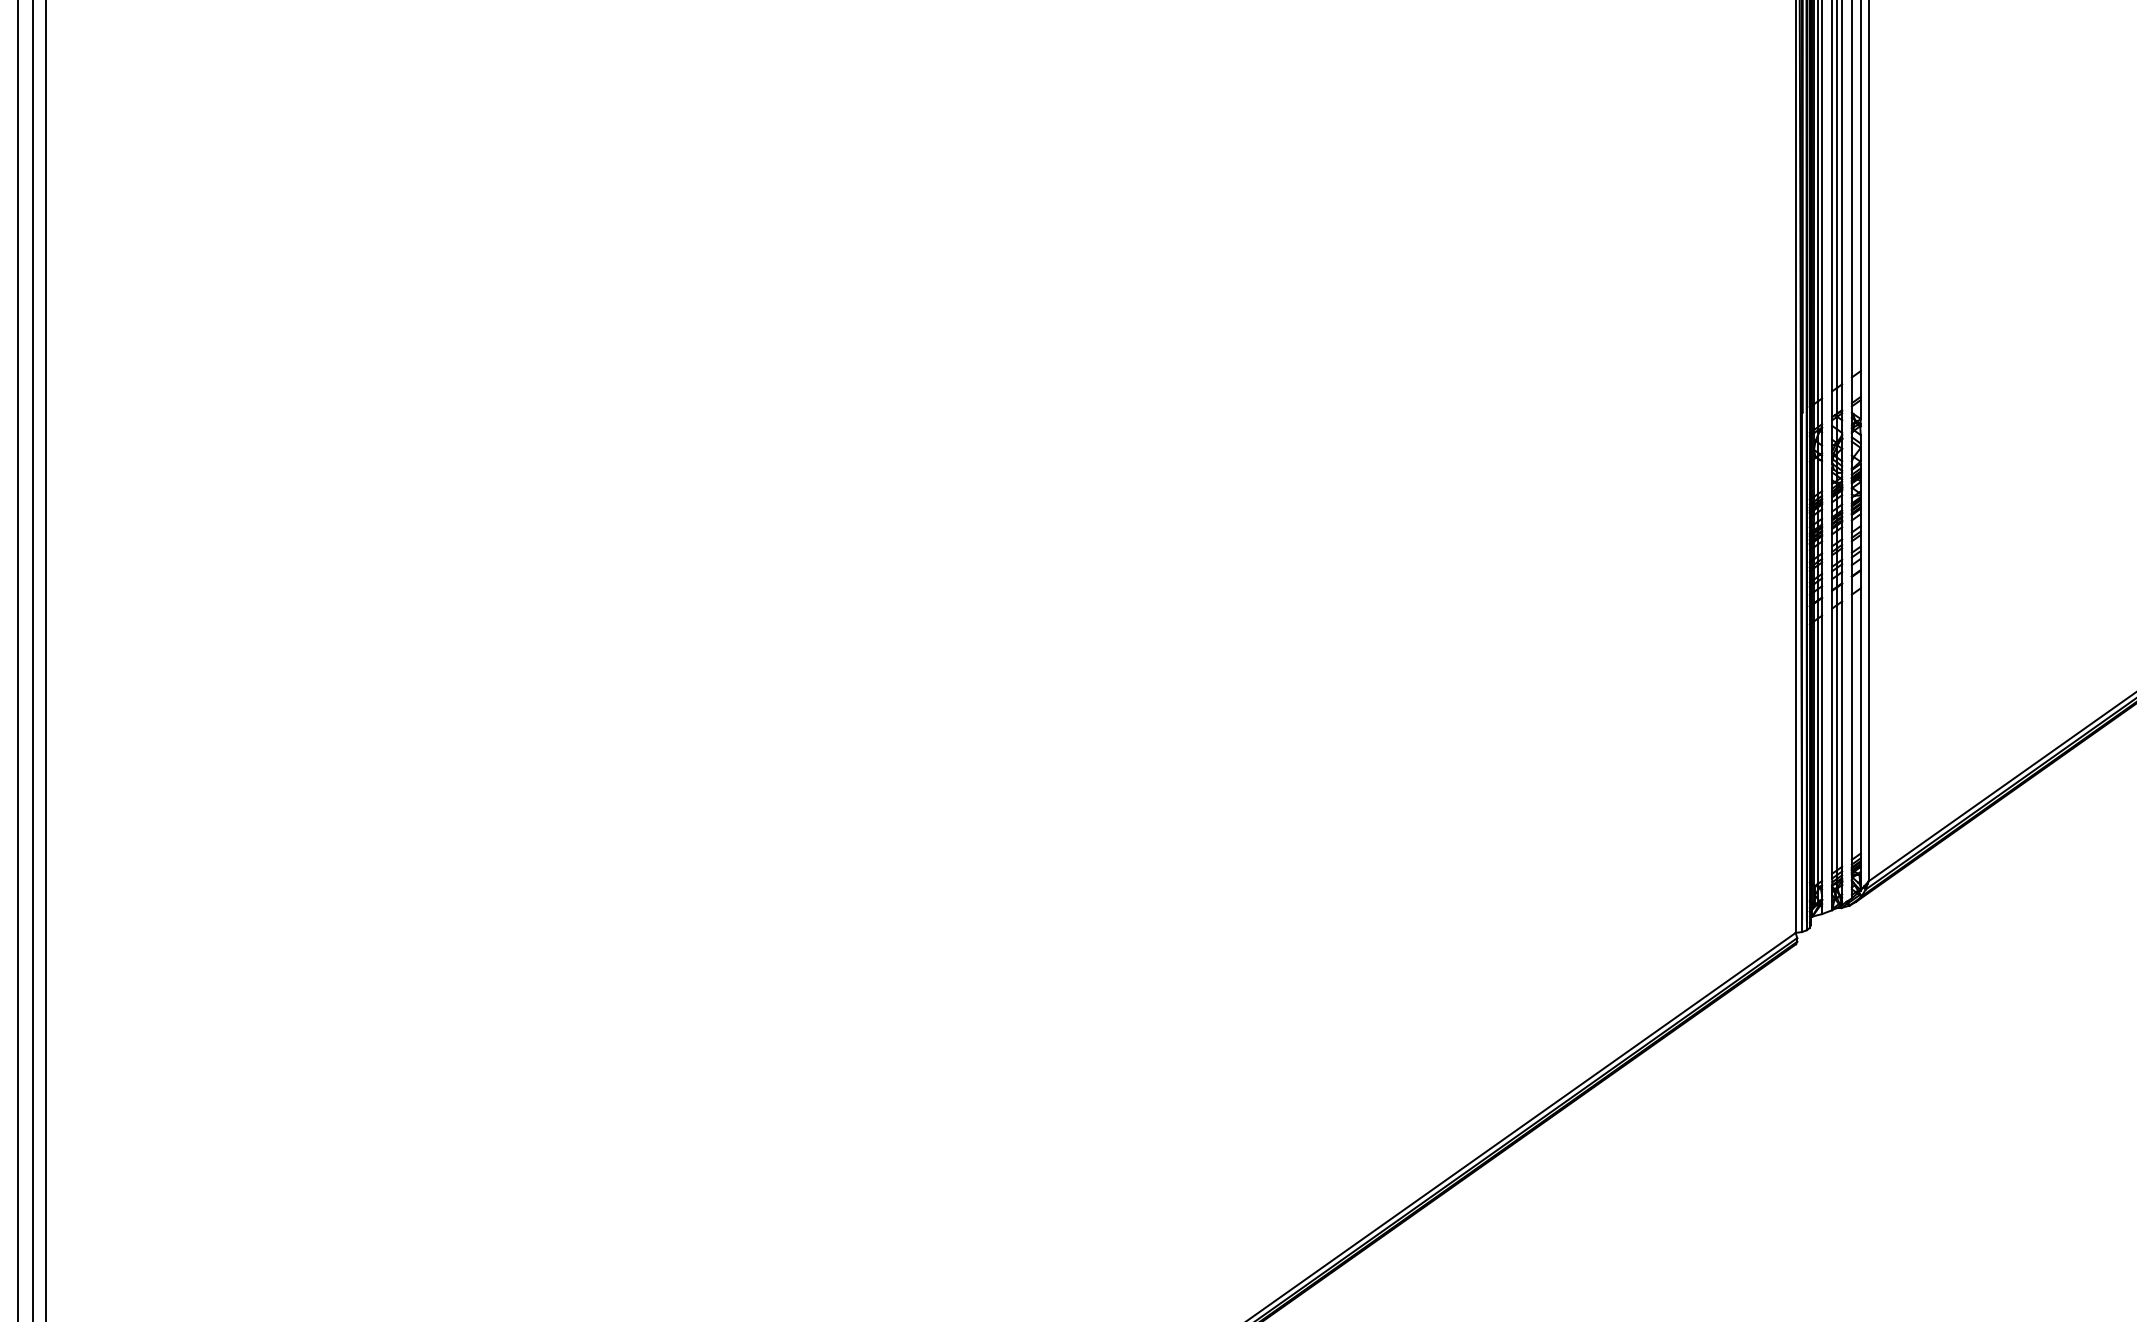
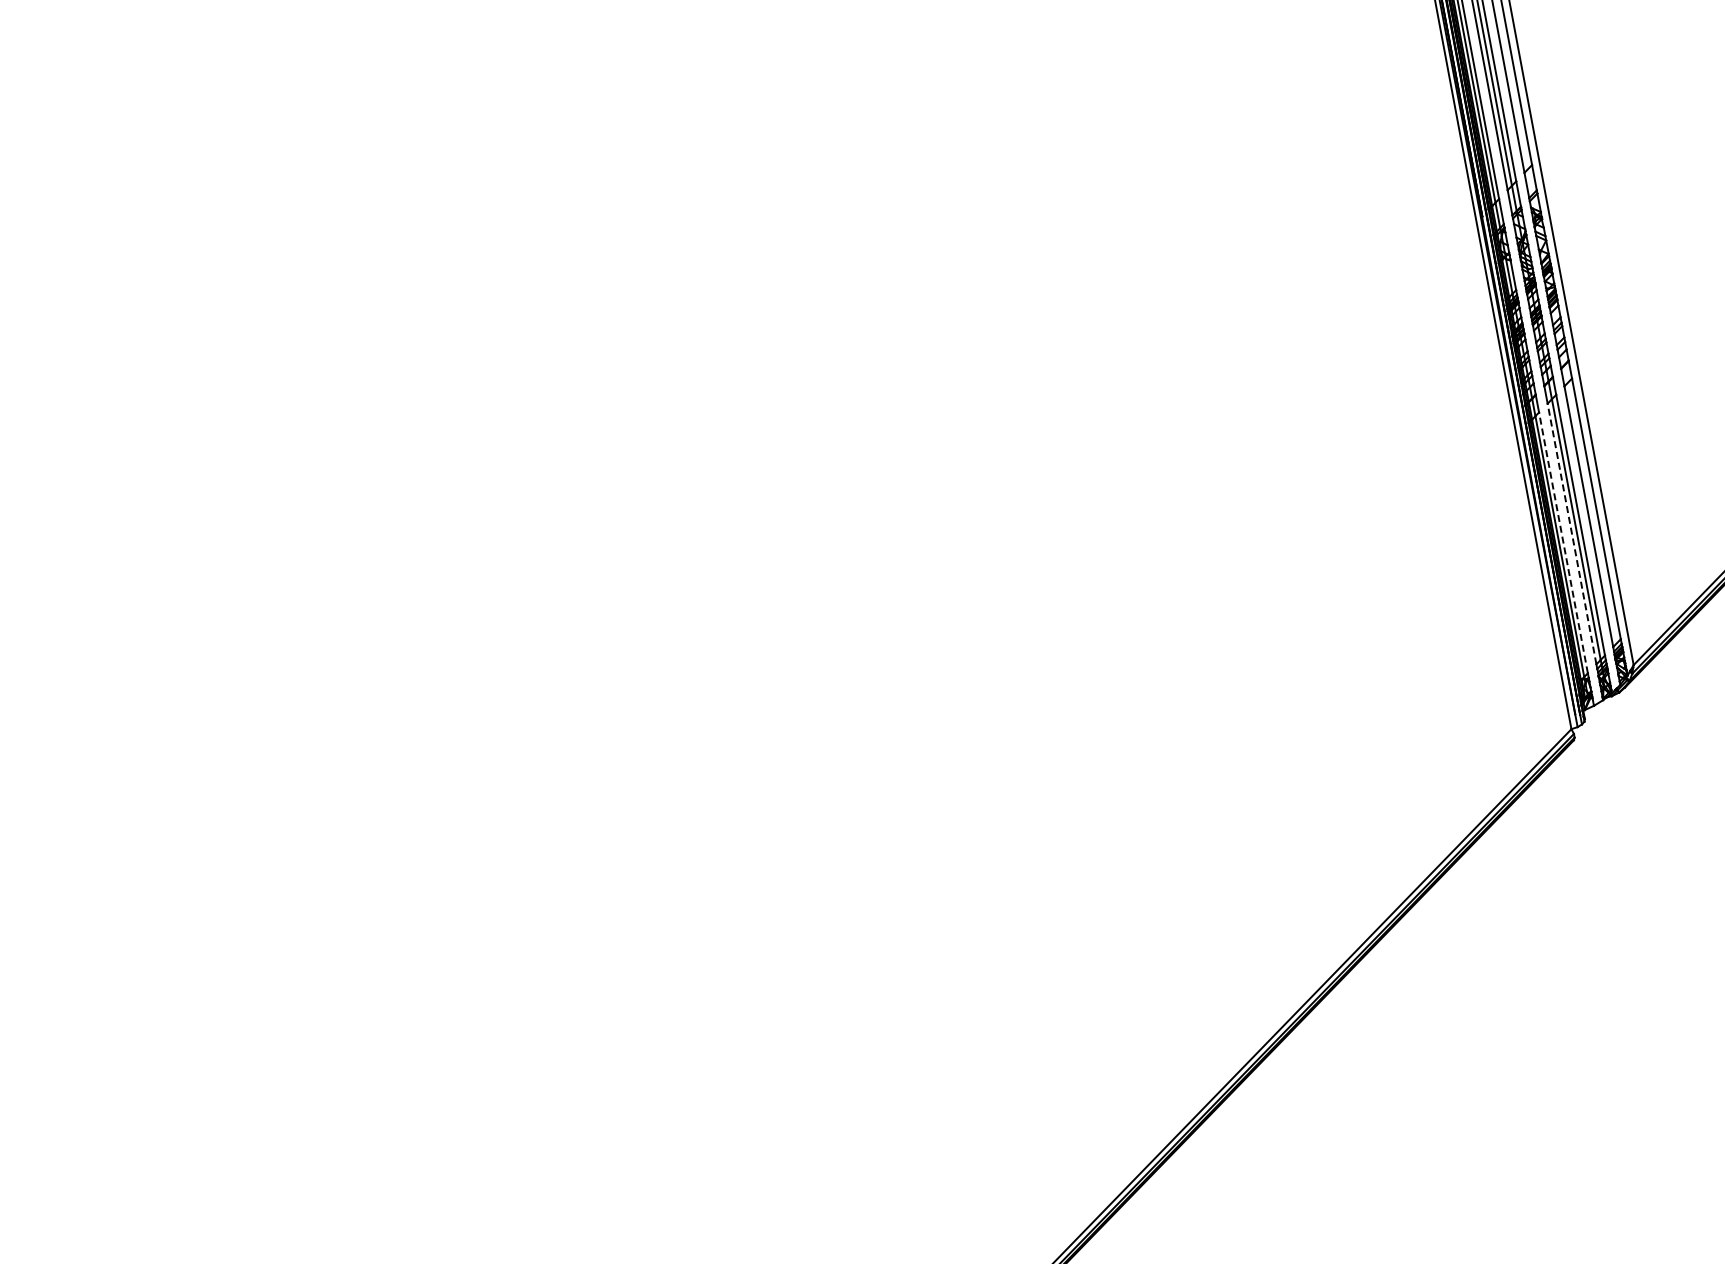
line: (1832, 741) -> (1572, 534), solid -> dashed
line: (1822, 748) -> (1563, 542), solid -> dashed

